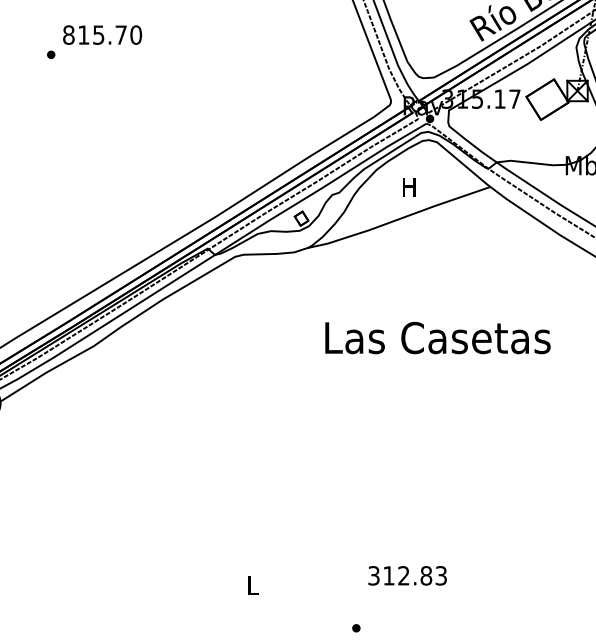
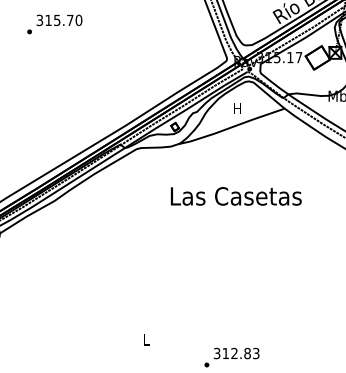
text: (68, 35) -> (39, 20), 815.70 -> 315.70
text: (436, 338) -> (235, 196), moved
text: (407, 575) -> (236, 353), moved

